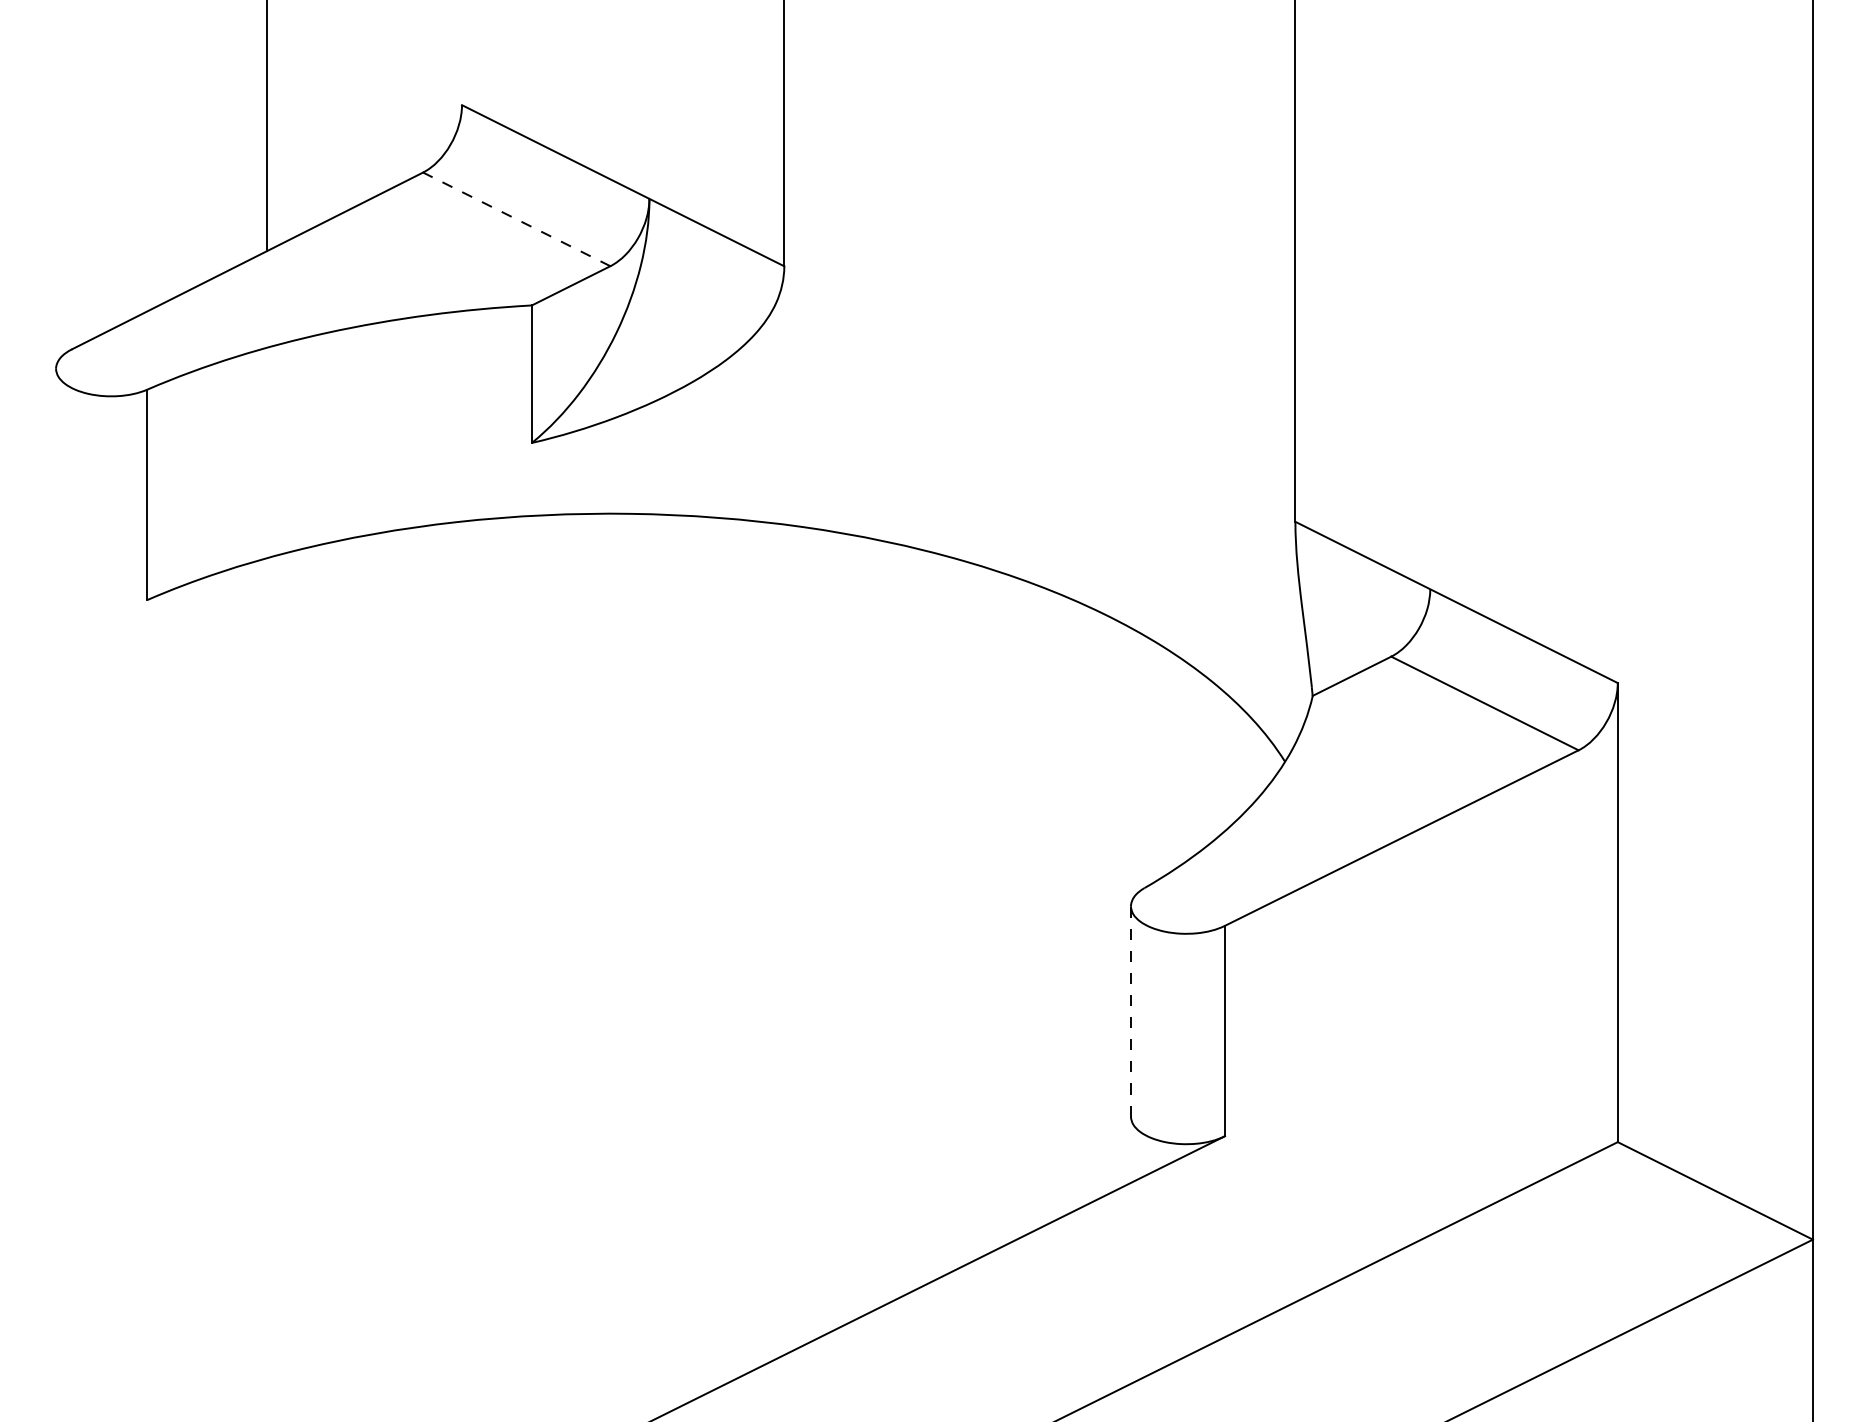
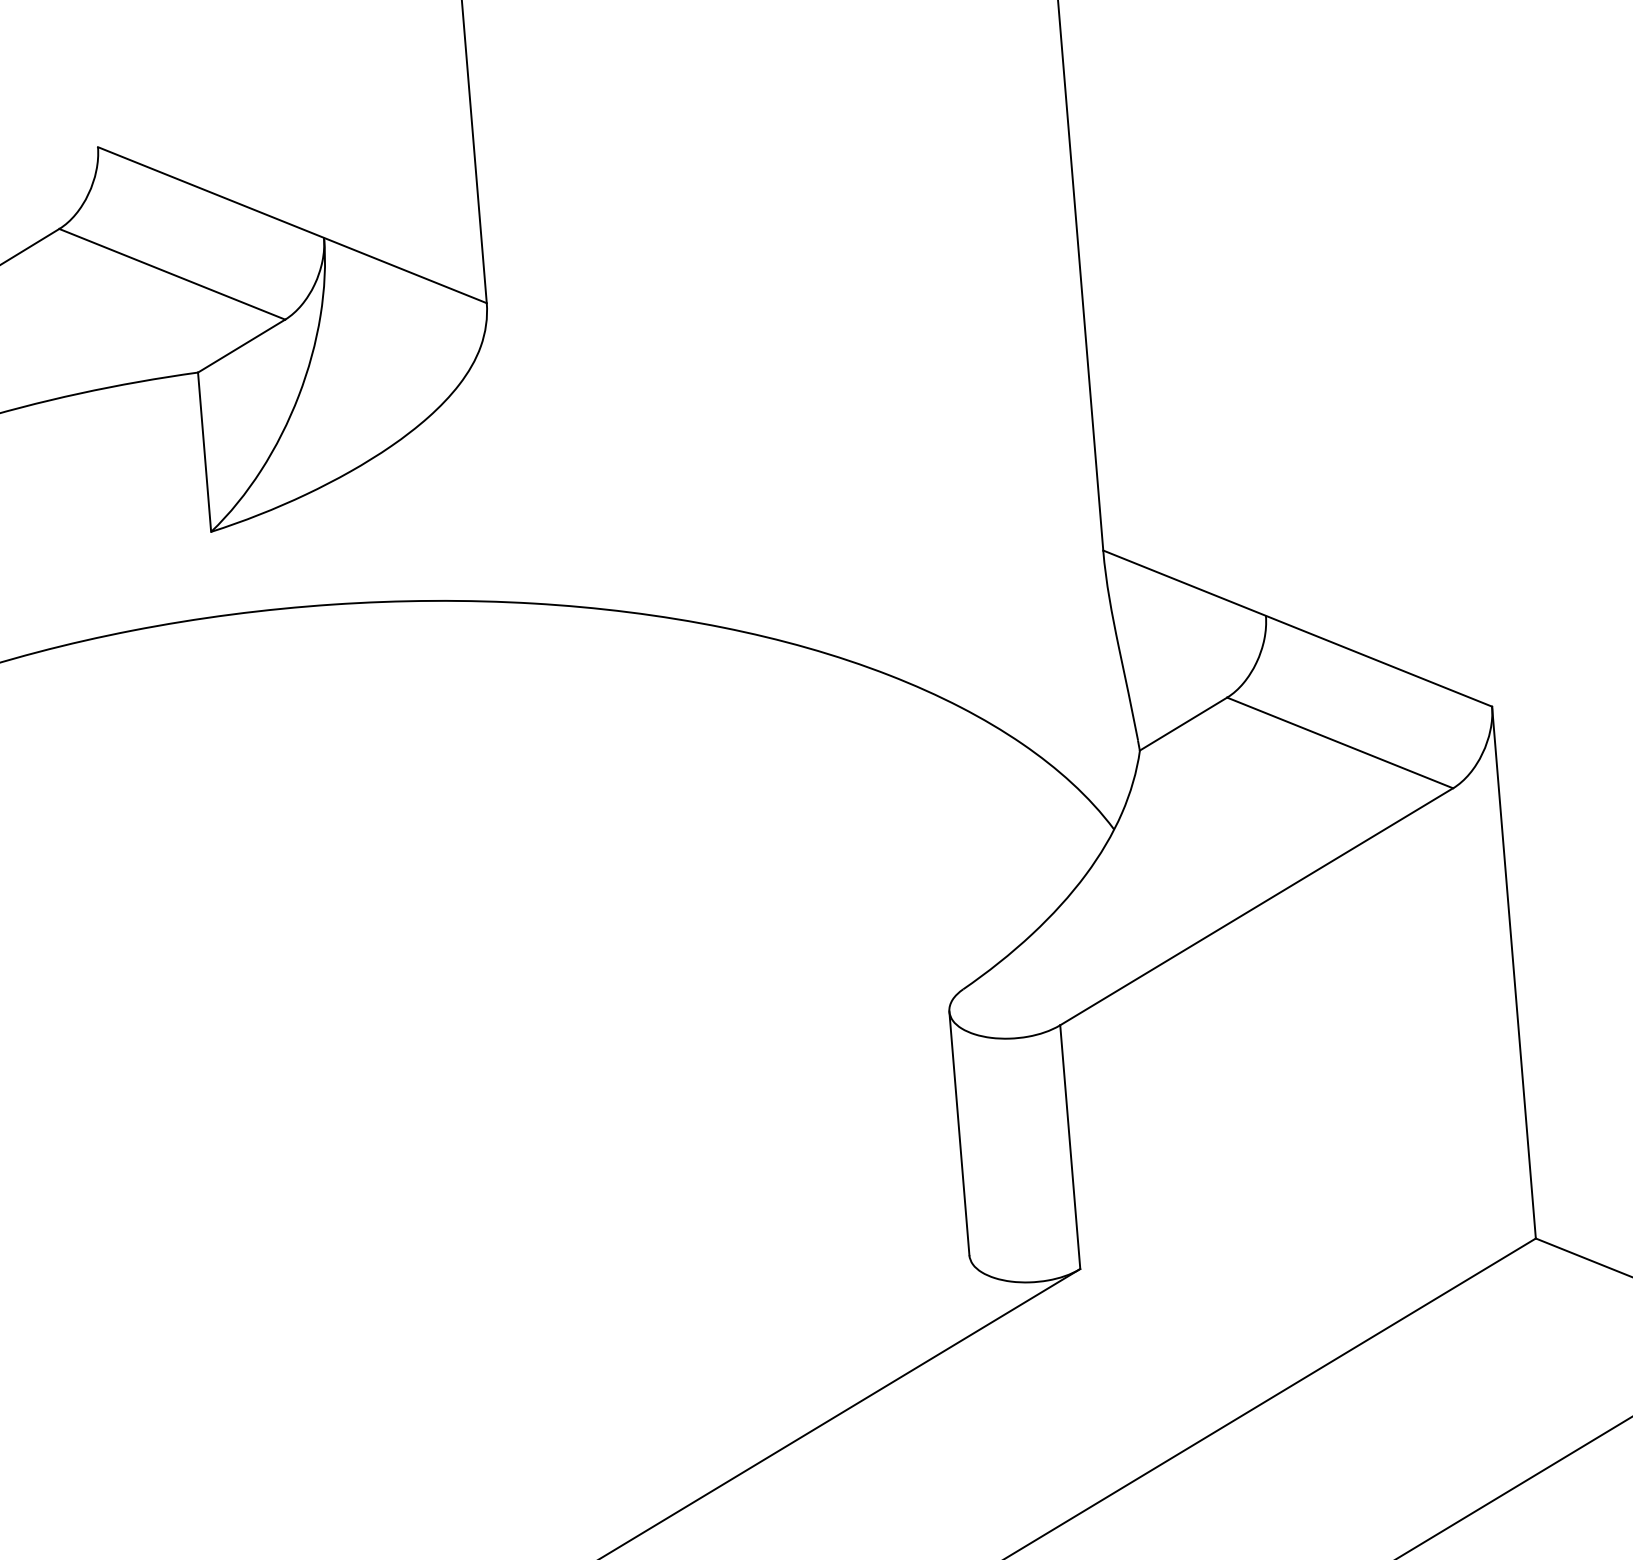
line: (516, 219) -> (172, 274), dashed -> solid
line: (1130, 1010) -> (958, 1132), dashed -> solid

